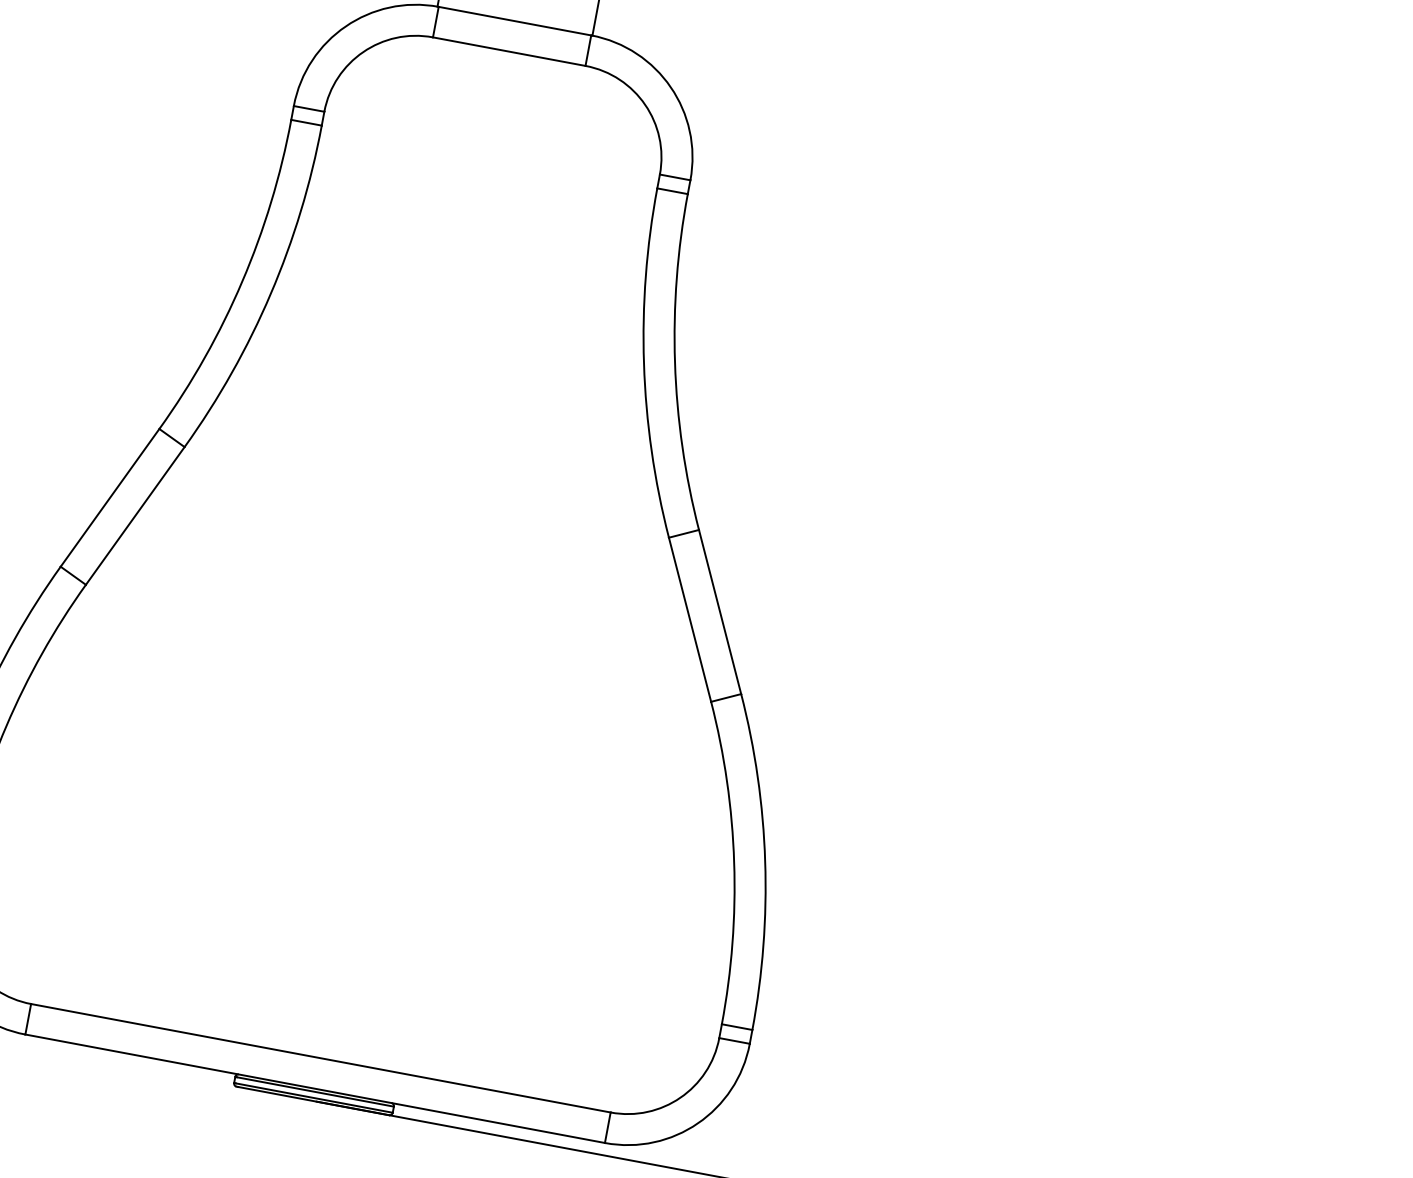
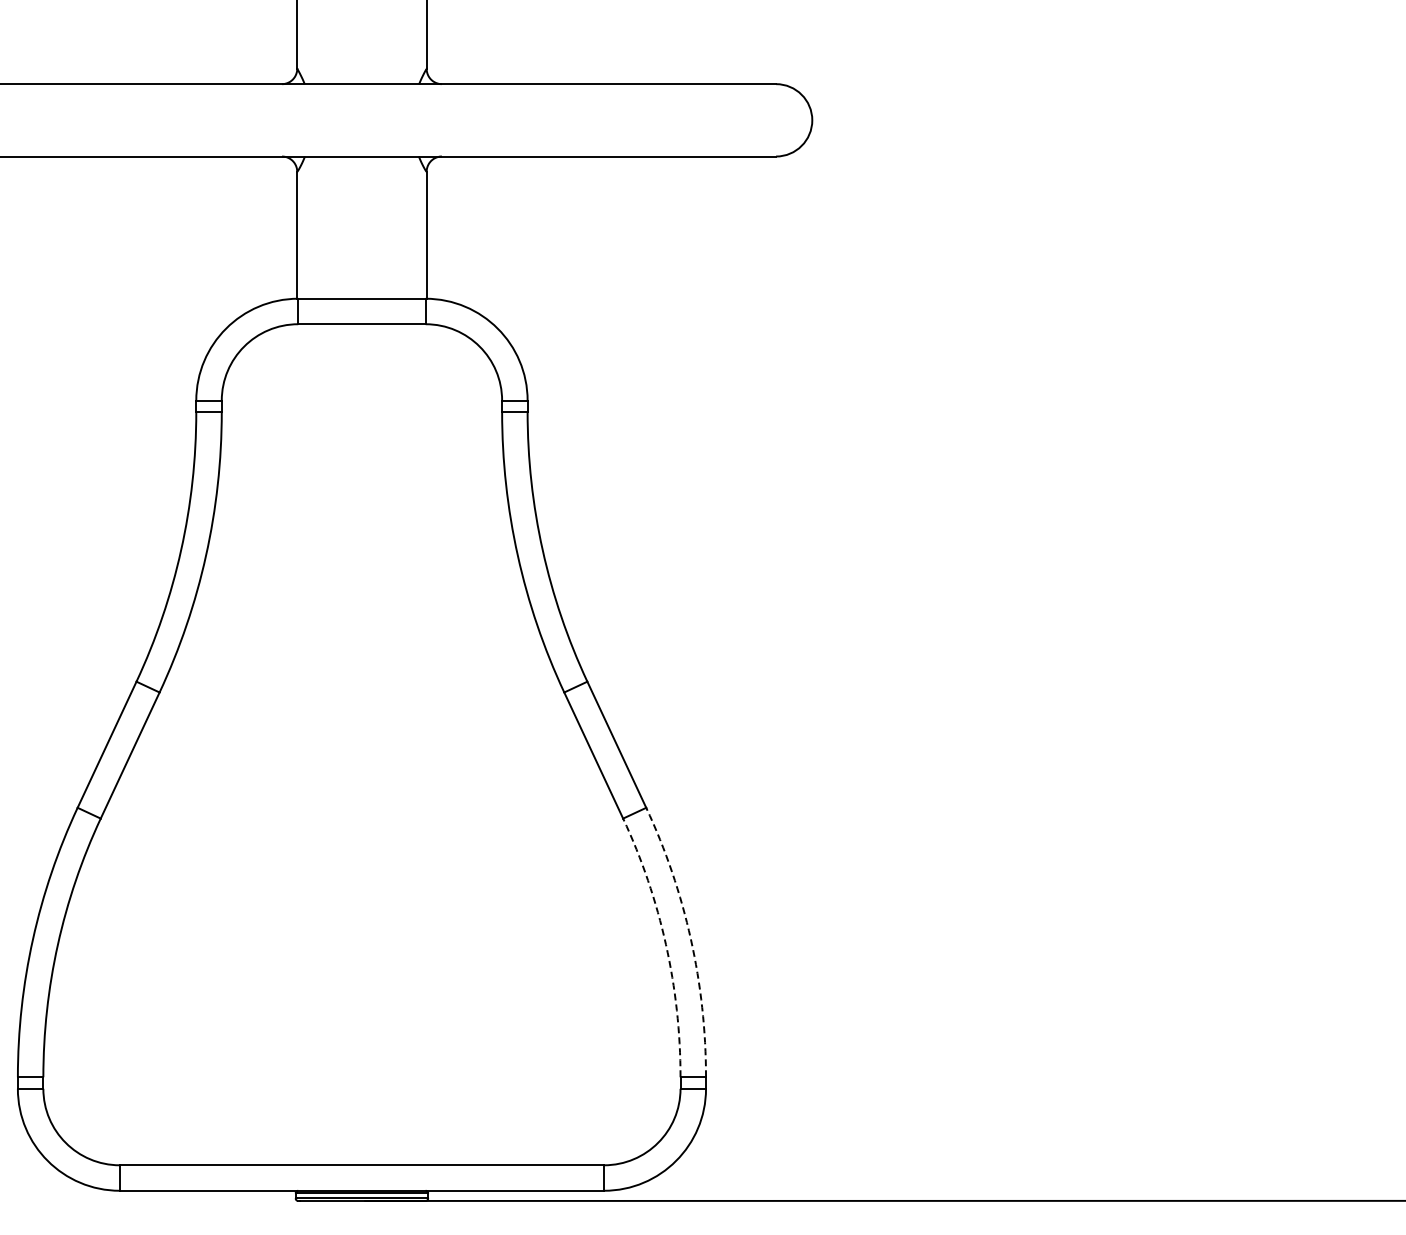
arc: (764, 861) -> (690, 939), solid -> dashed
arc: (734, 862) -> (666, 944), solid -> dashed

